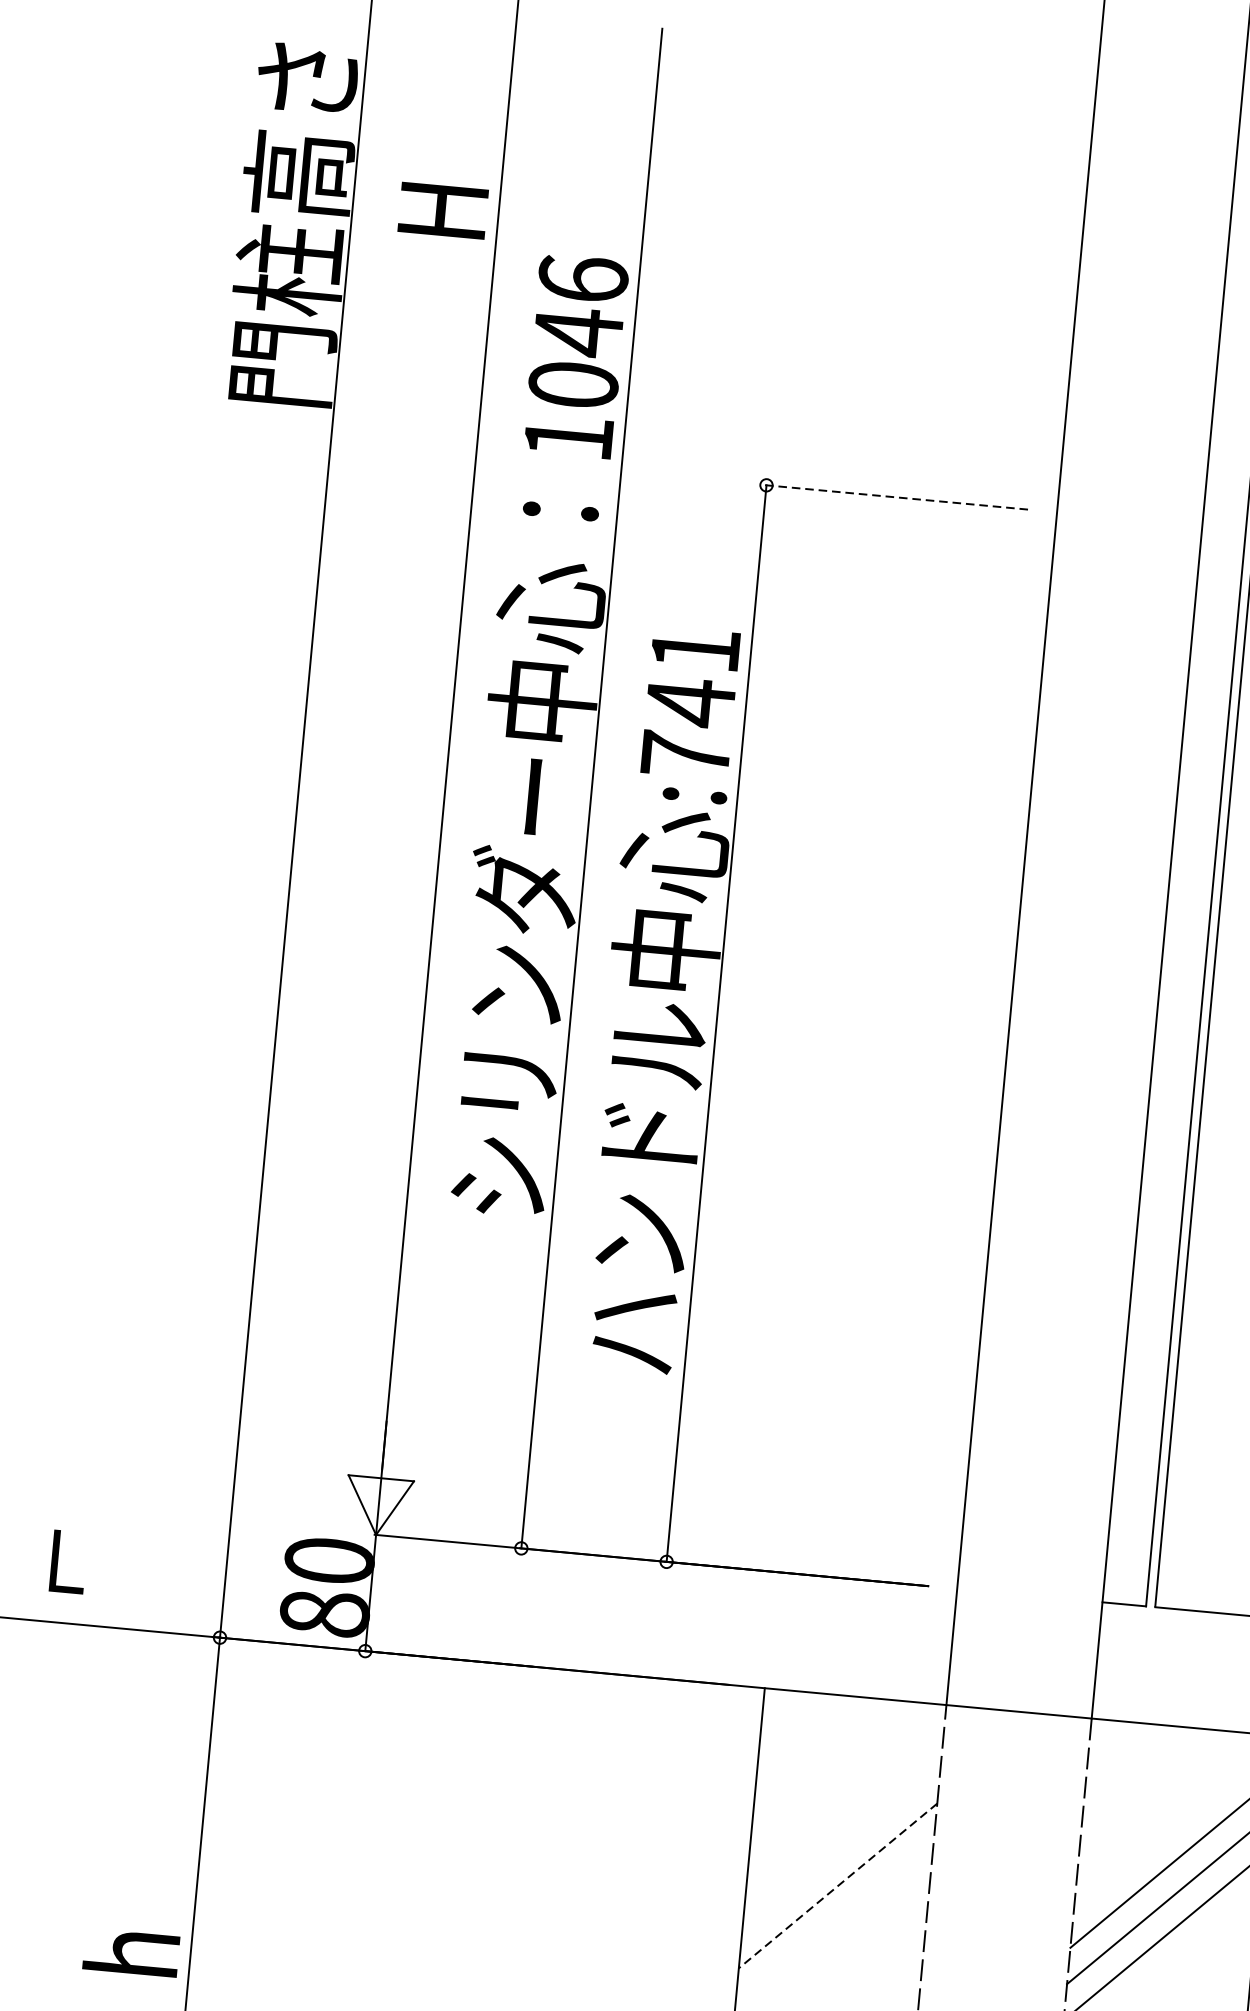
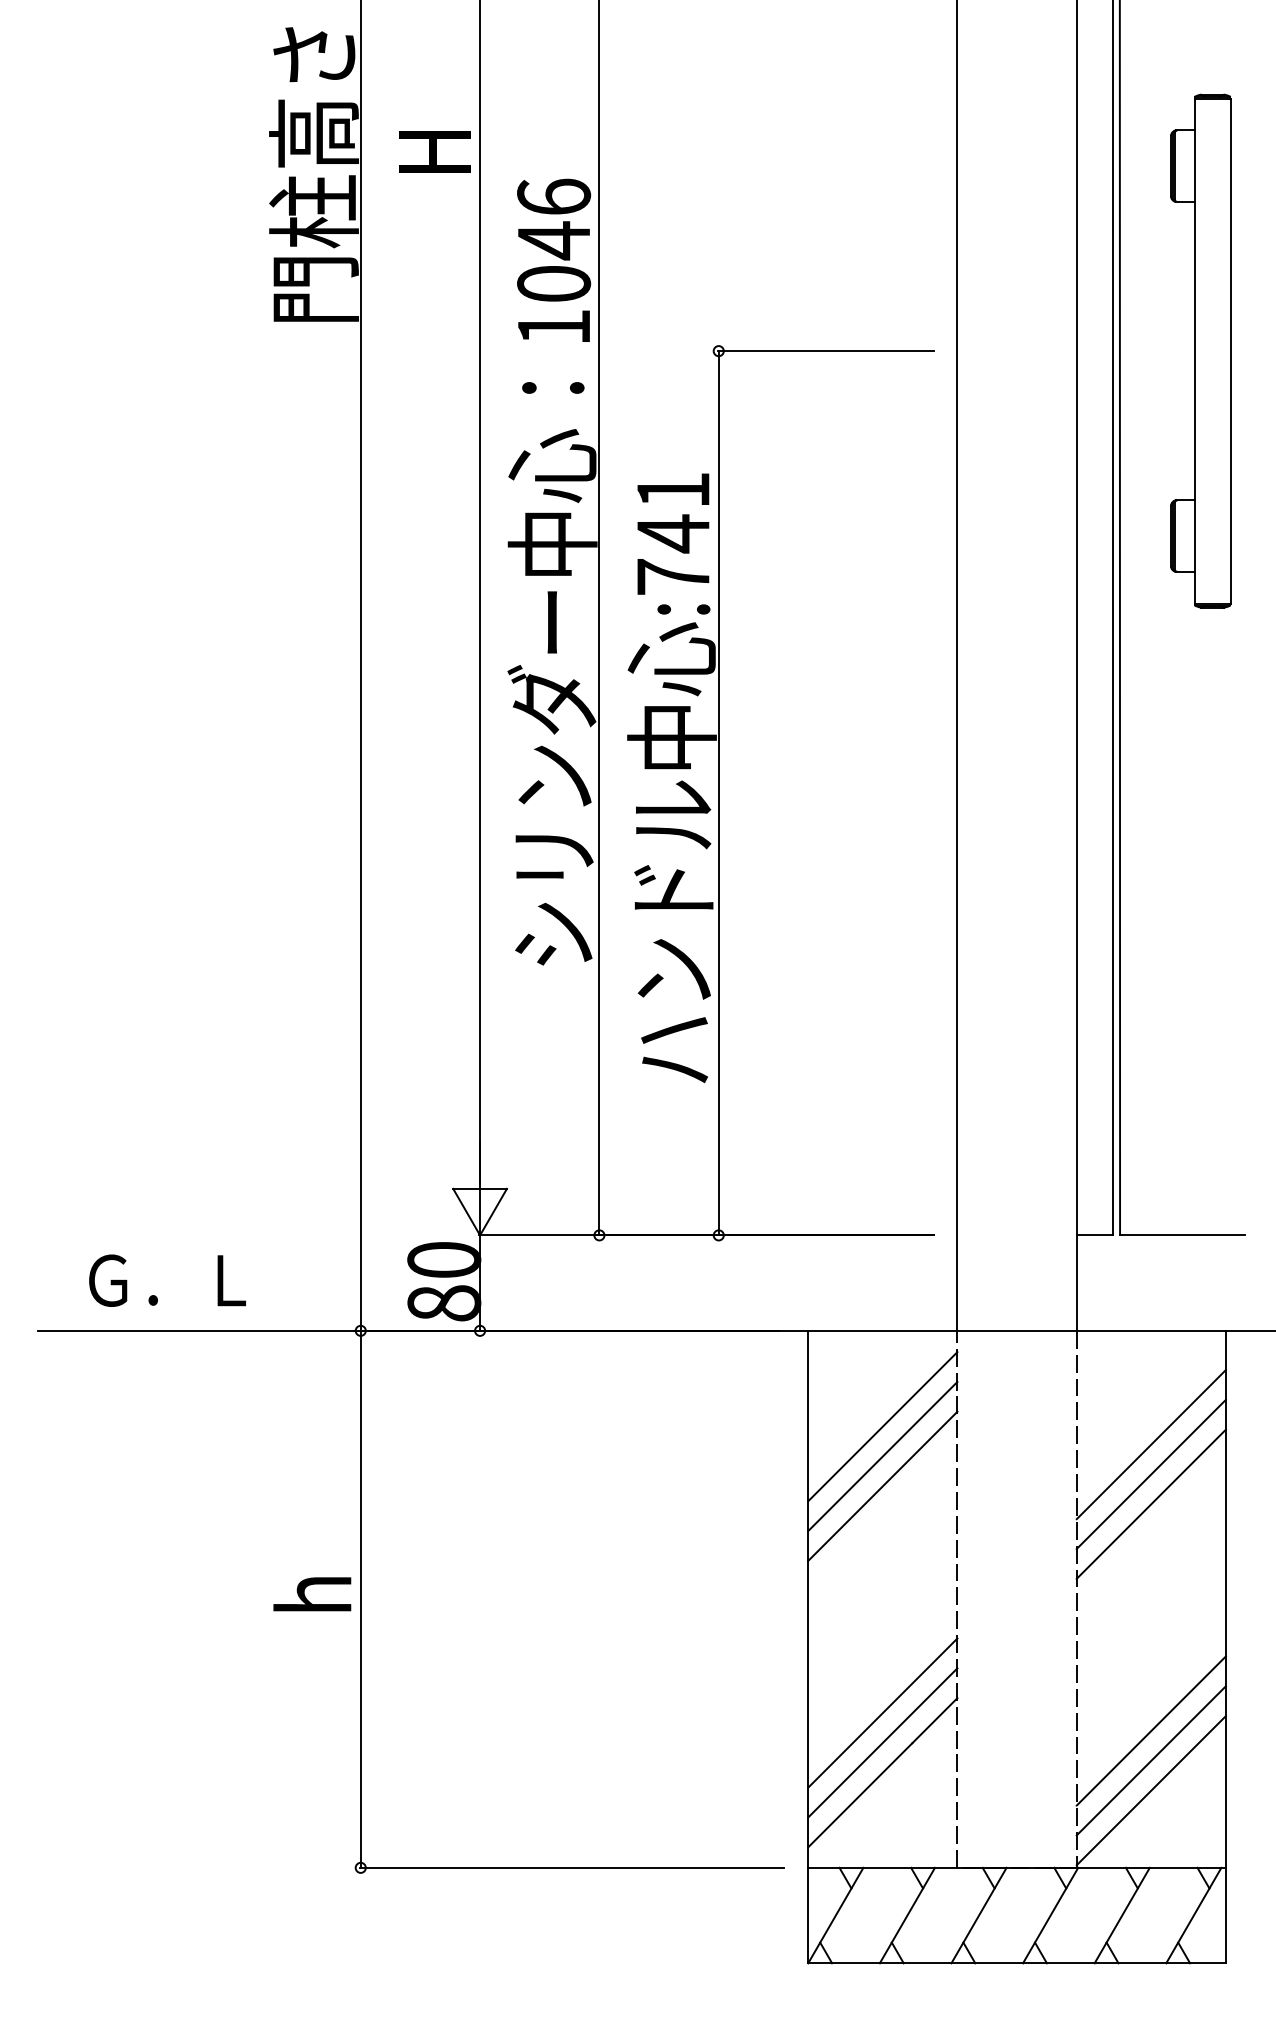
line: (896, 497) -> (825, 351), dashed -> solid
line: (844, 1813) -> (882, 1426), added
line: (841, 1849) -> (882, 1456), added
line: (837, 1886) -> (882, 1486), dashed -> solid

